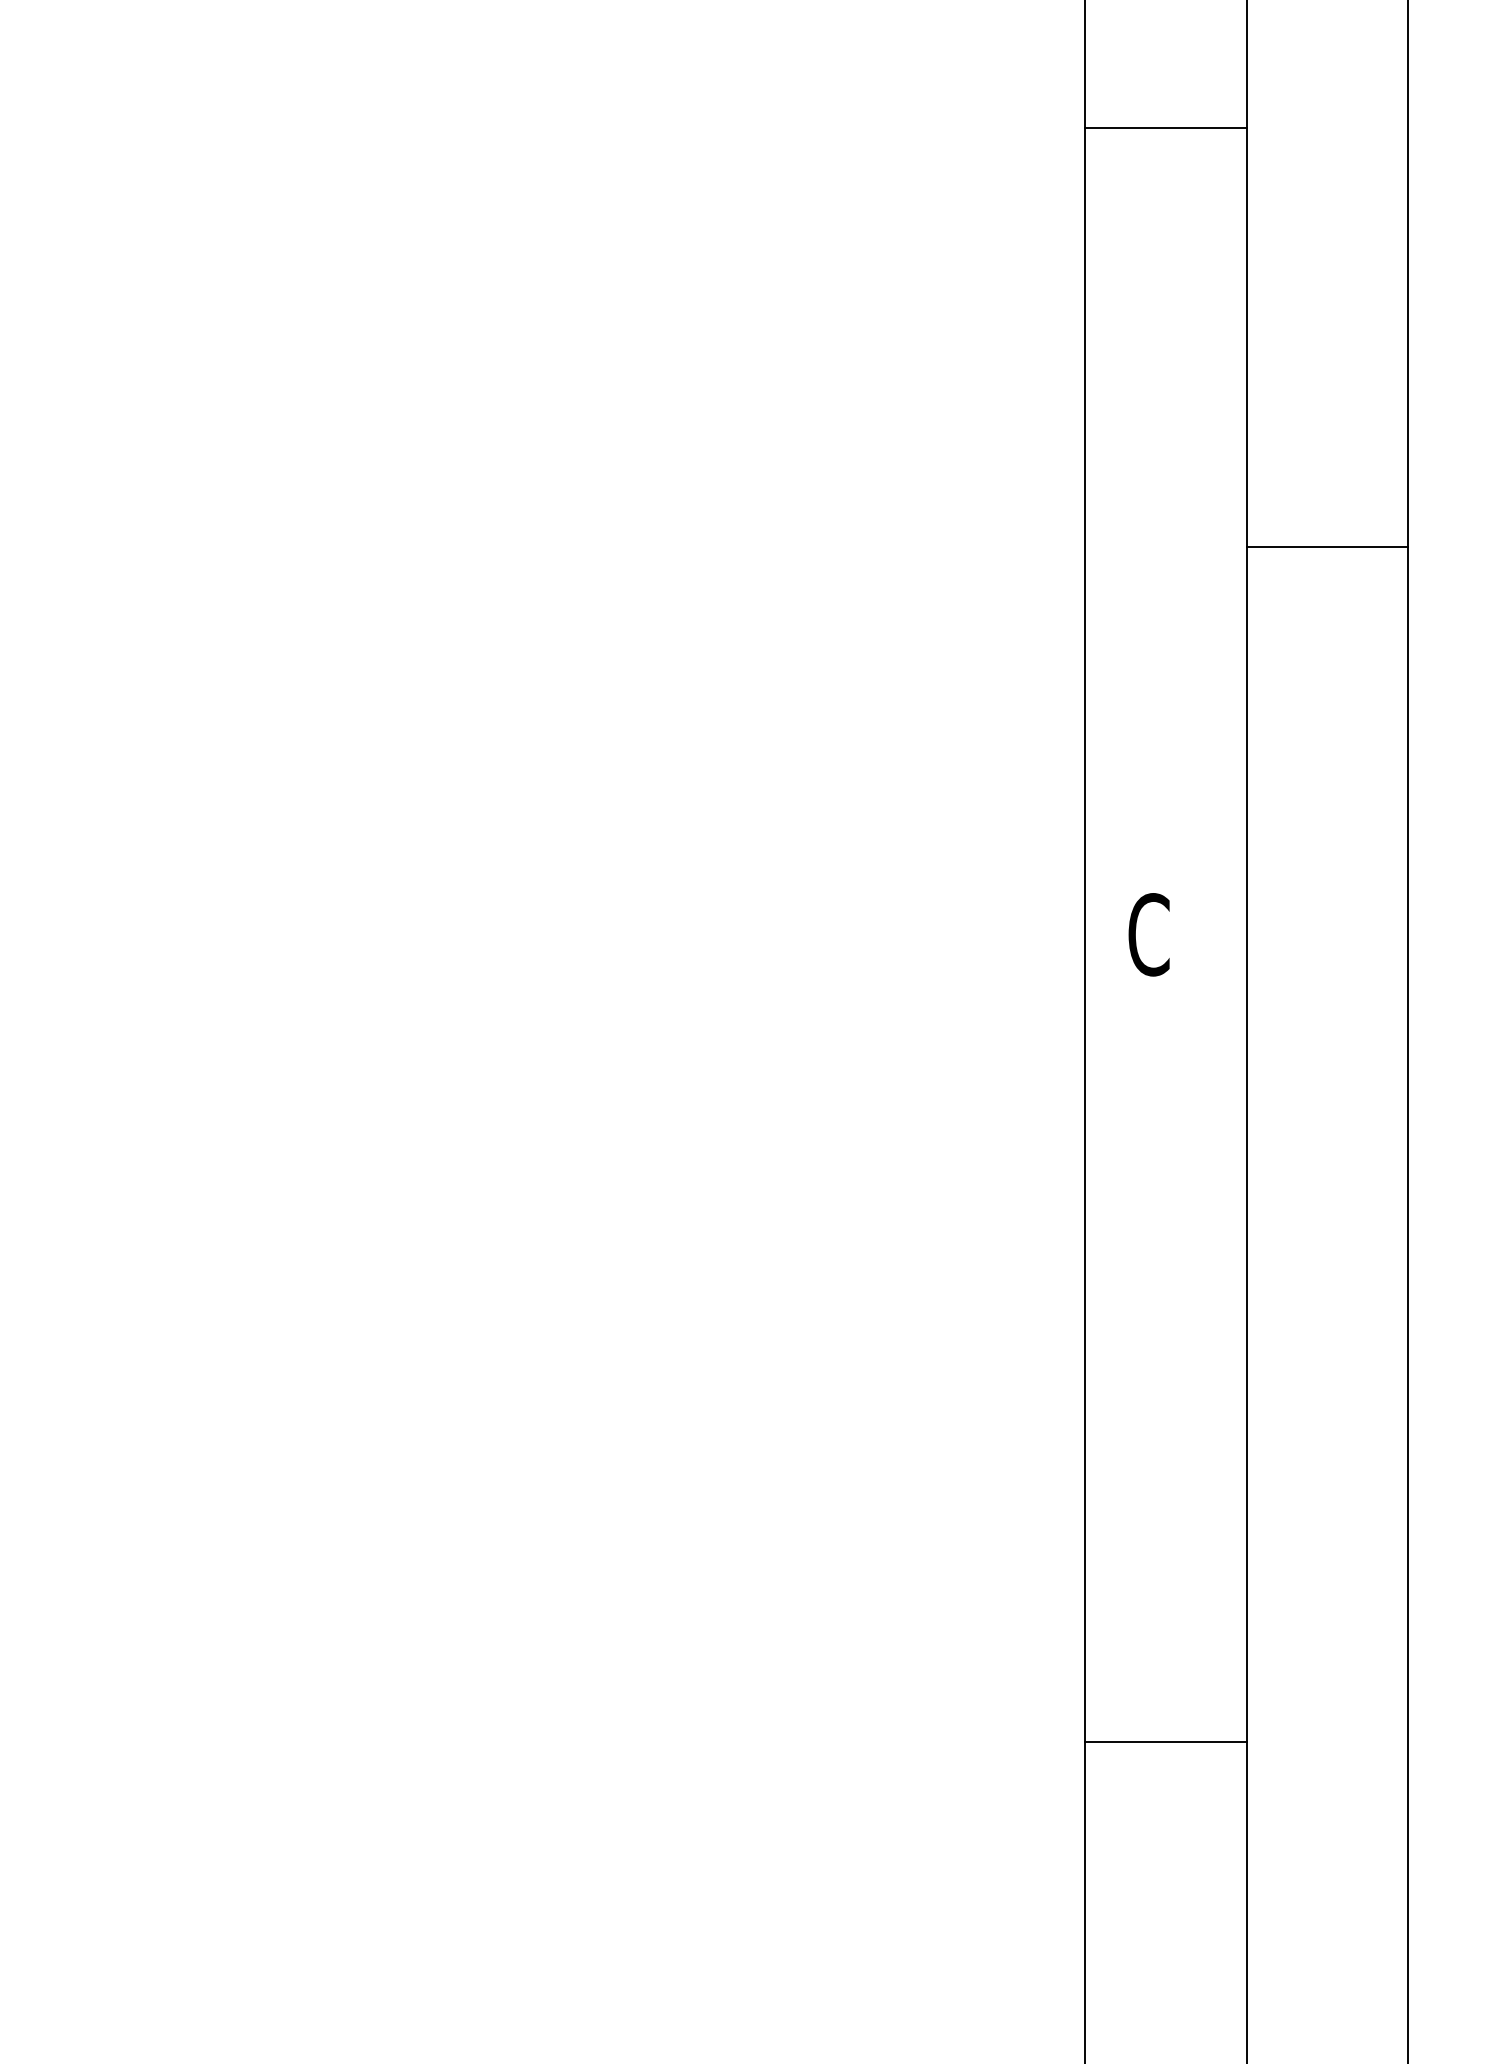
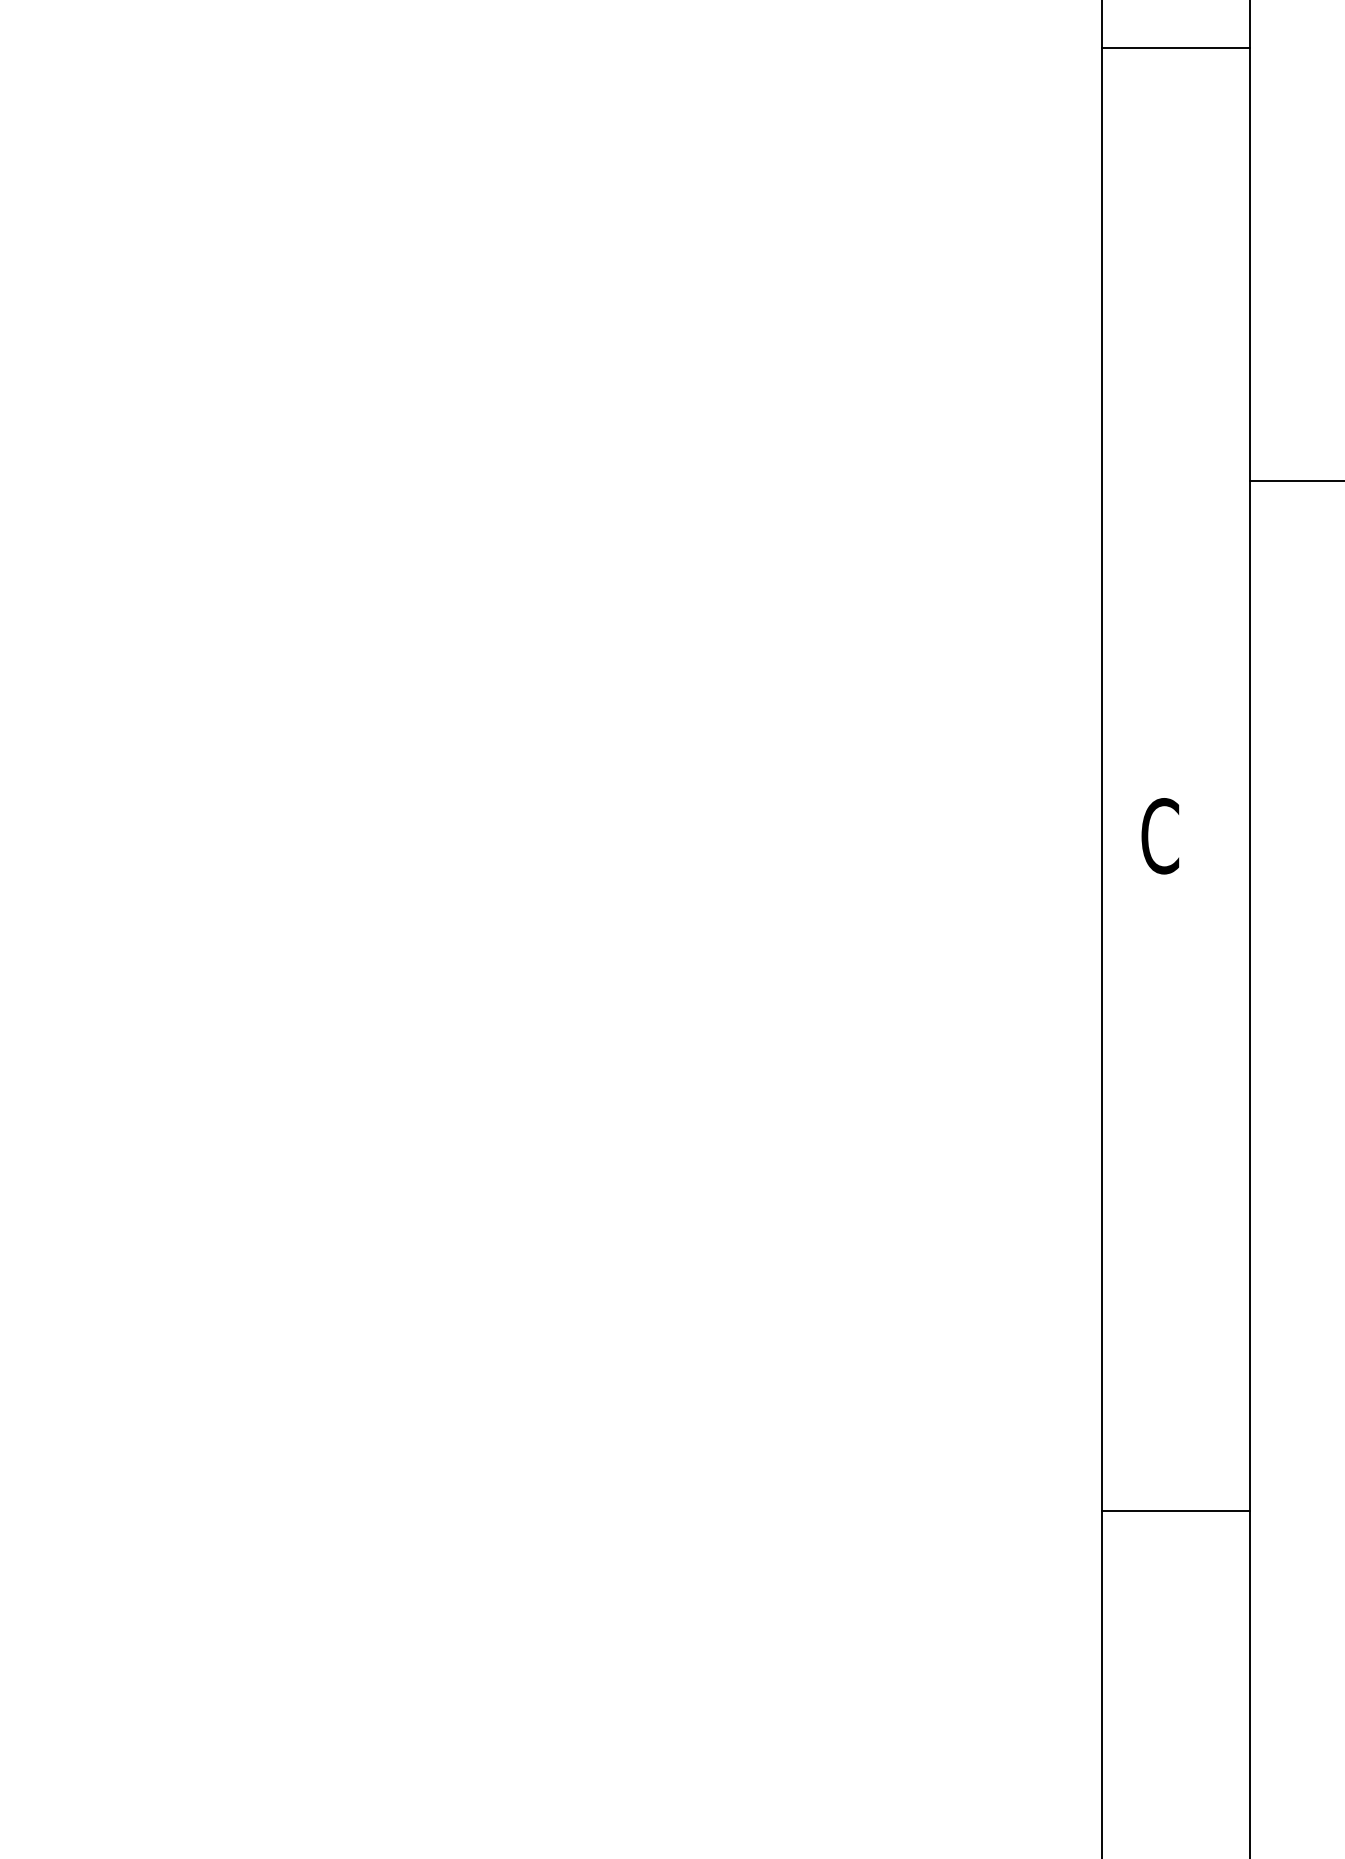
line: (1165, 127) -> (1175, 48), moved
line: (1165, 1741) -> (1175, 1510), moved

